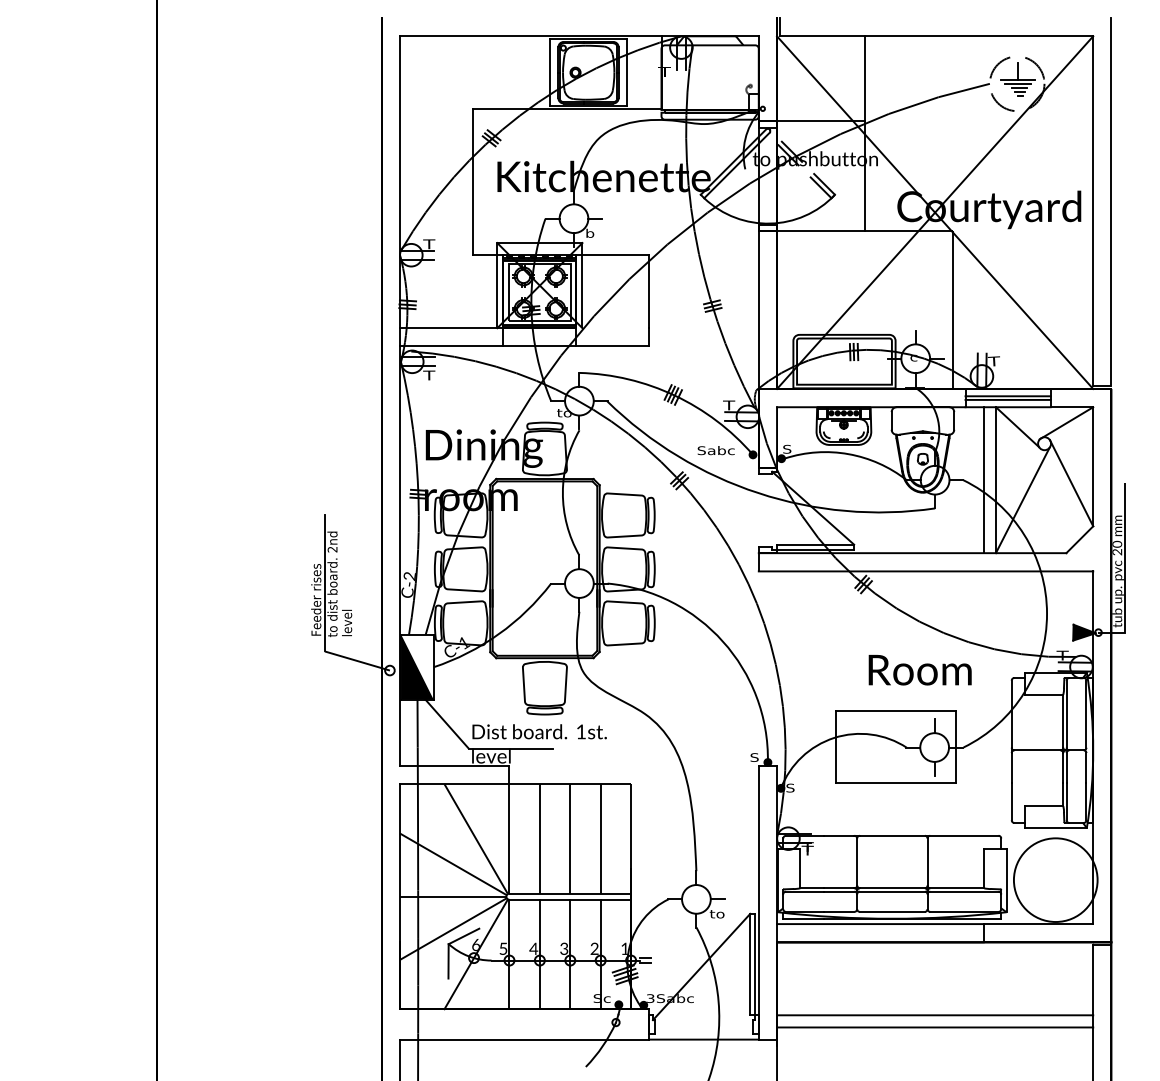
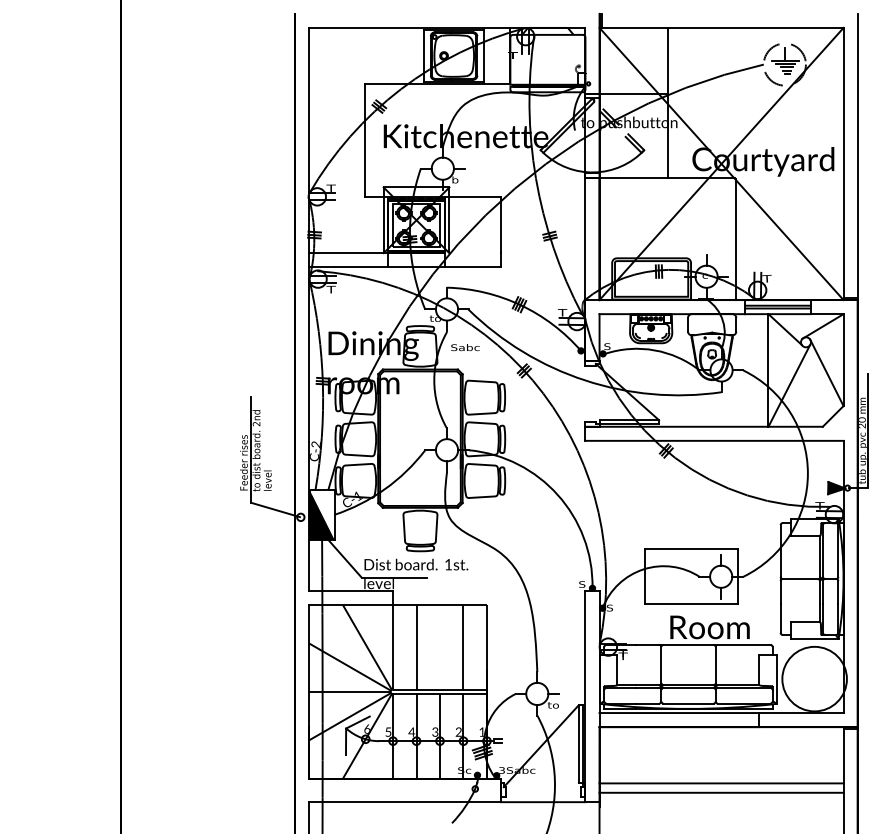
text: (715, 450) -> (464, 347), moved
line: (983, 480) -> (758, 370), removed
text: (919, 670) -> (709, 627), moved
line: (570, 838) -> (440, 646), removed

